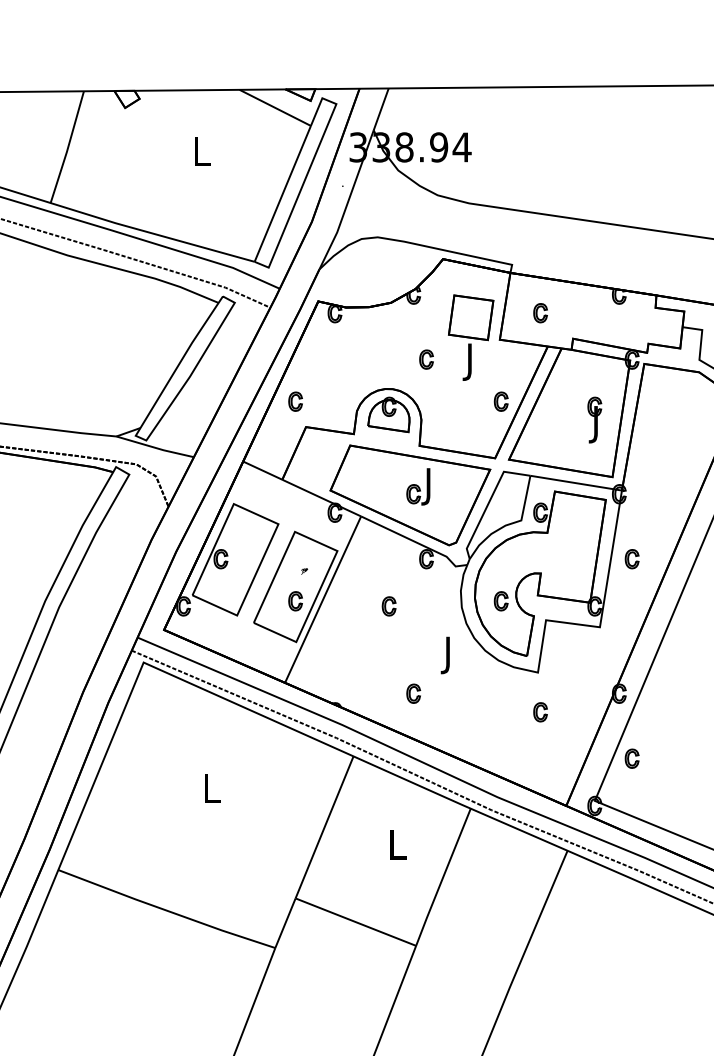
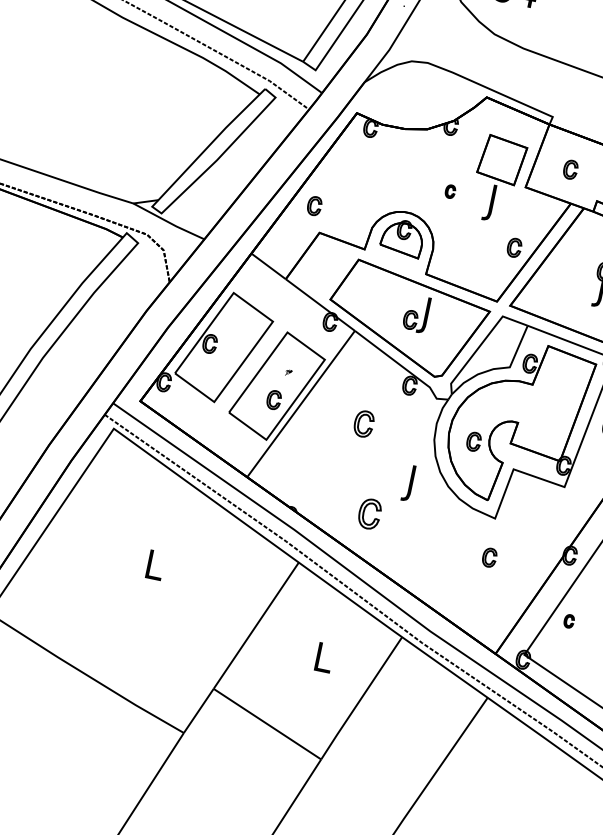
part: (426, 359) -> (450, 191), size x0.7
part: (388, 606) -> (363, 423), size x1.4
part: (413, 693) -> (369, 513), size x1.6
part: (631, 758) -> (568, 621), size x0.7

